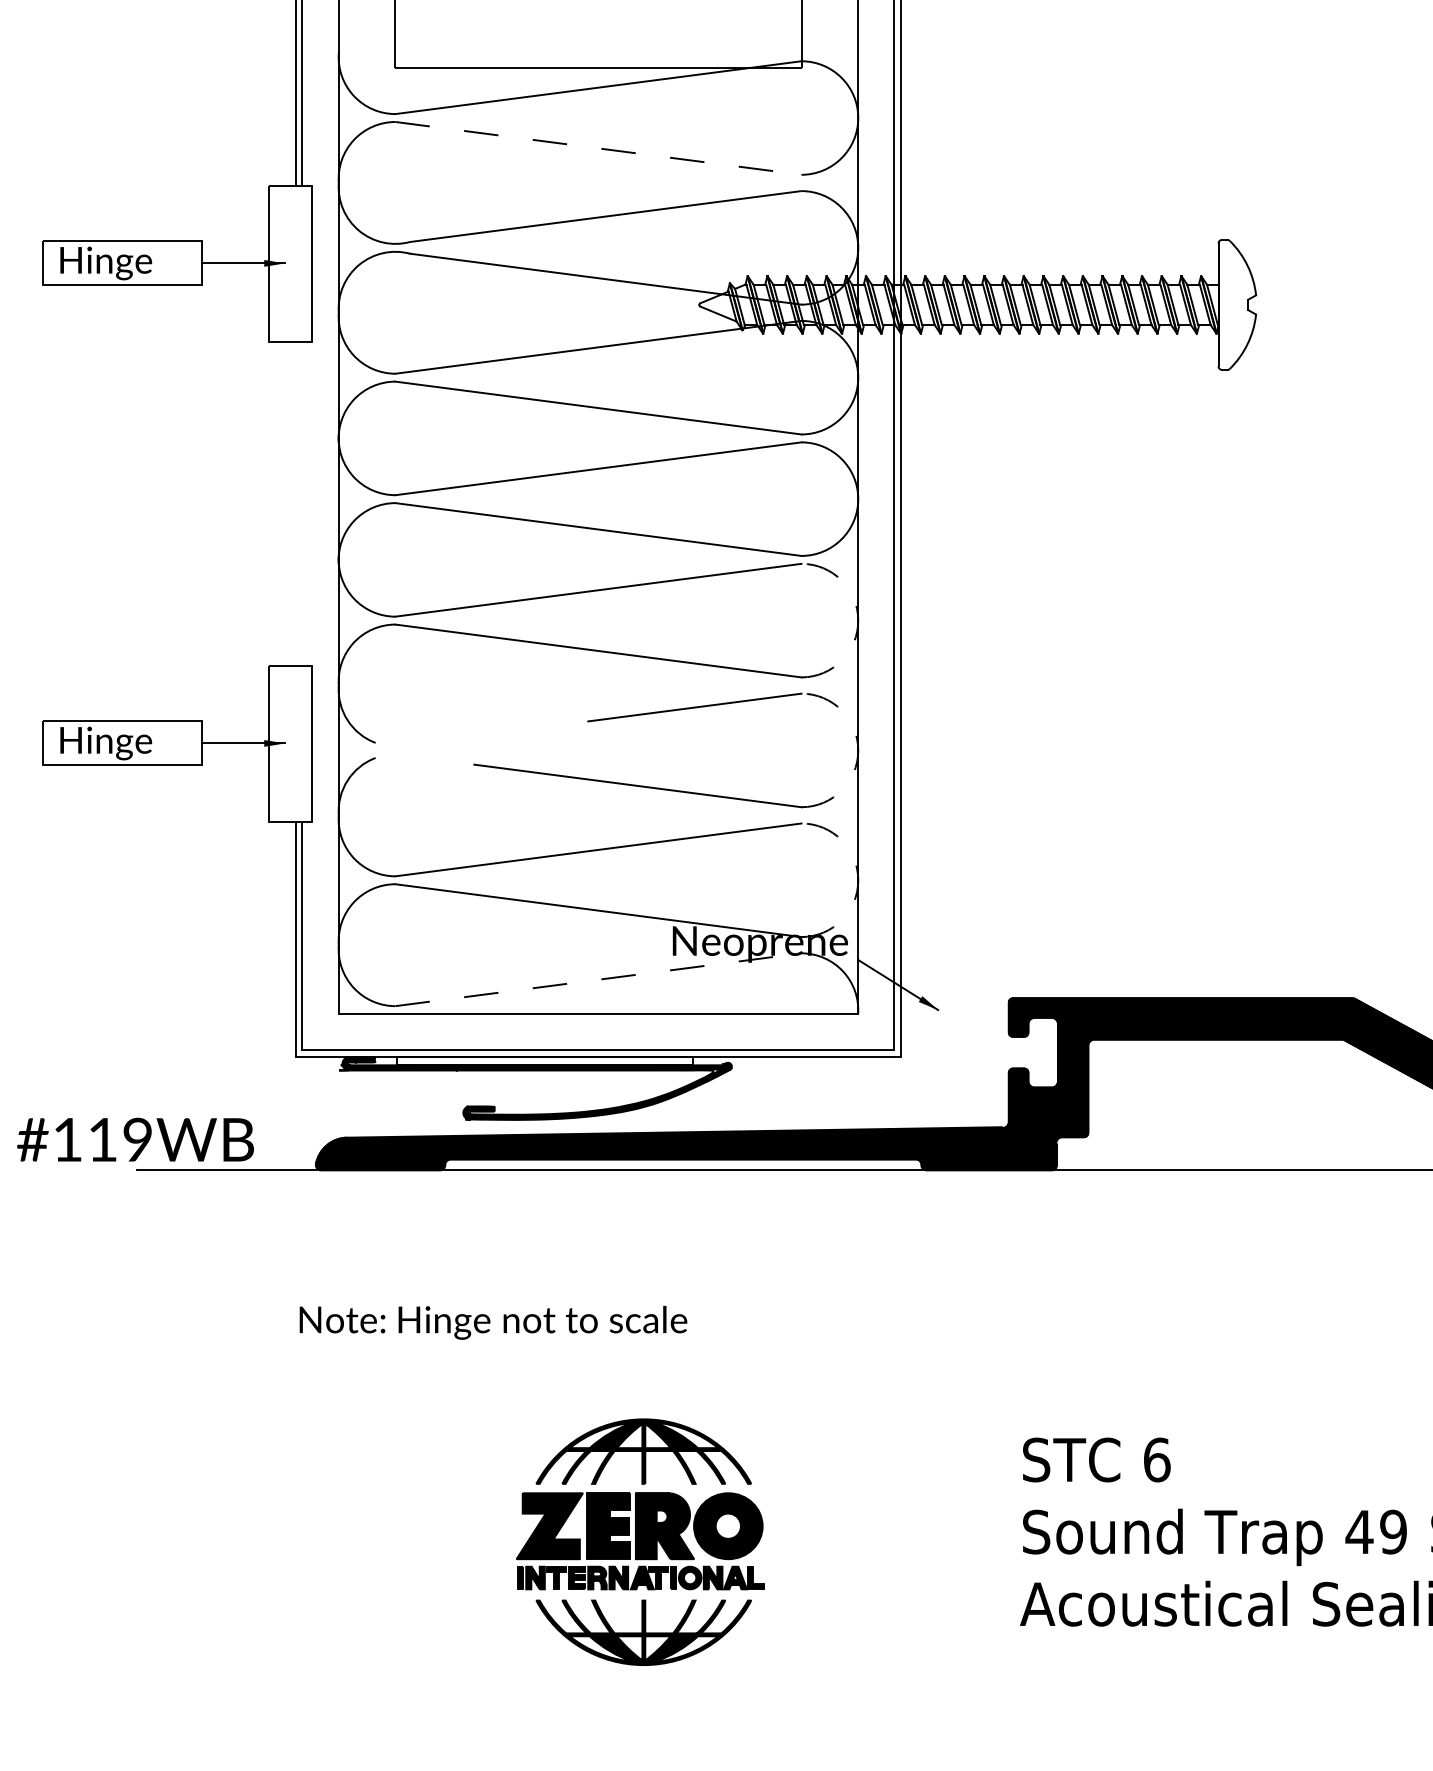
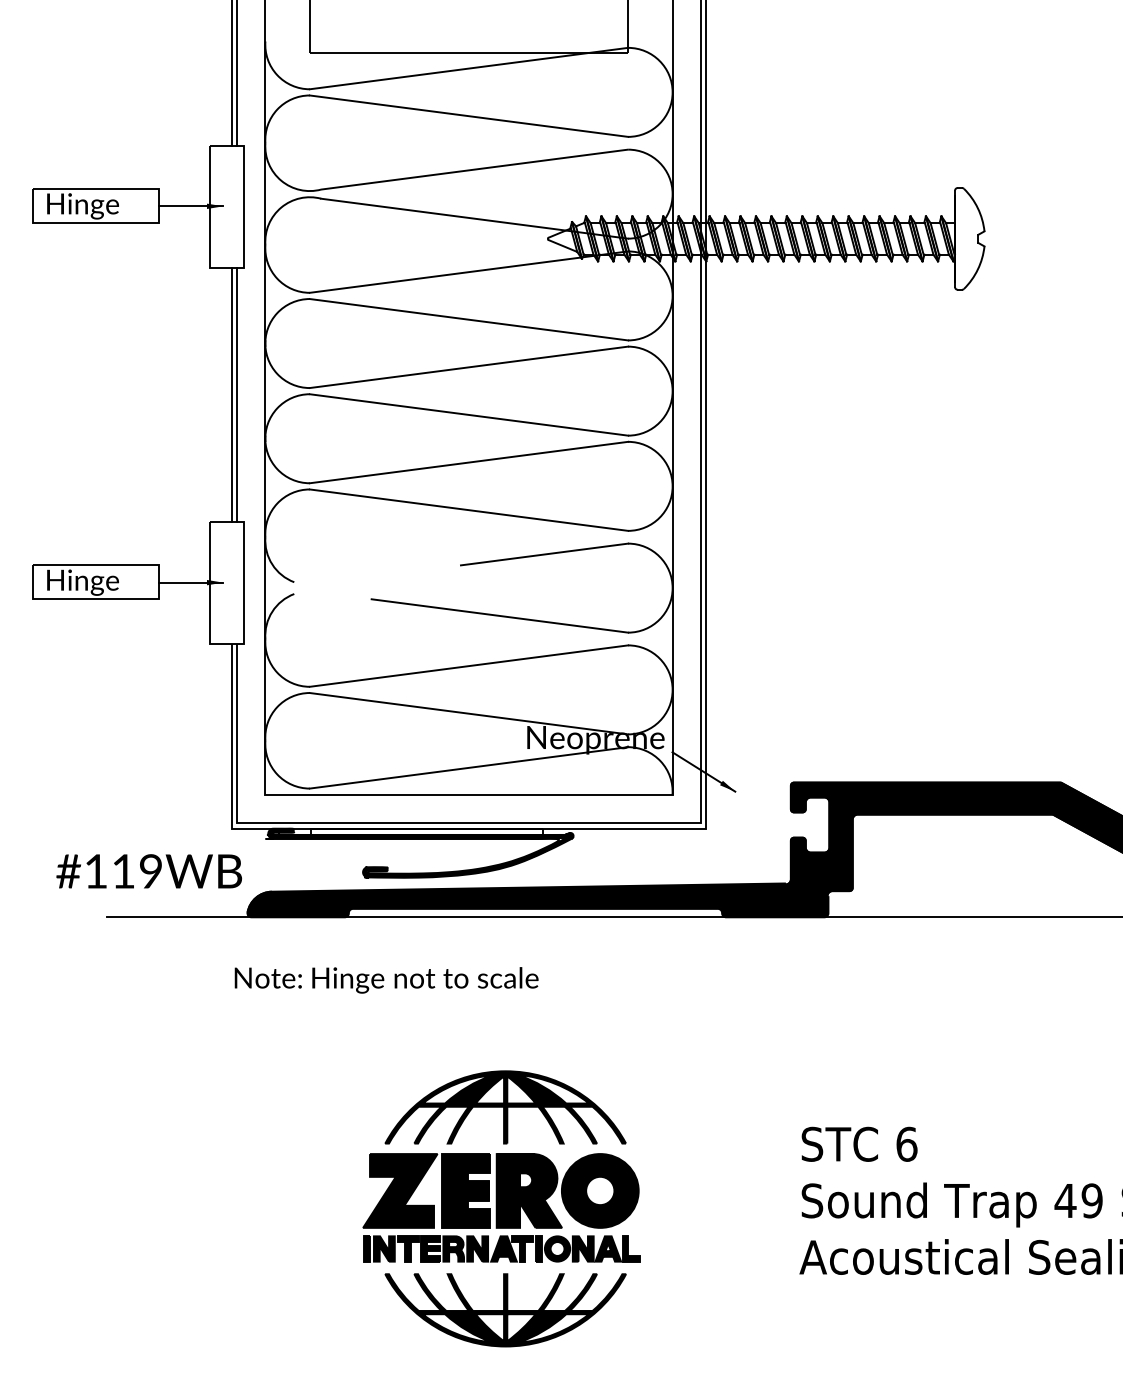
line: (598, 148) -> (468, 116), dashed -> solid
line: (295, 503) -> (231, 394), added
line: (302, 503) -> (236, 394), added
arc: (858, 620) -> (672, 486), dashed -> solid
arc: (858, 750) -> (672, 588), dashed -> solid
arc: (858, 880) -> (672, 690), dashed -> solid
line: (598, 979) -> (468, 767), dashed -> solid
text: (135, 1139) -> (149, 871), moved
text: (493, 1322) -> (386, 980), moved
part: (640, 1541) -> (501, 1208), size x1.43

